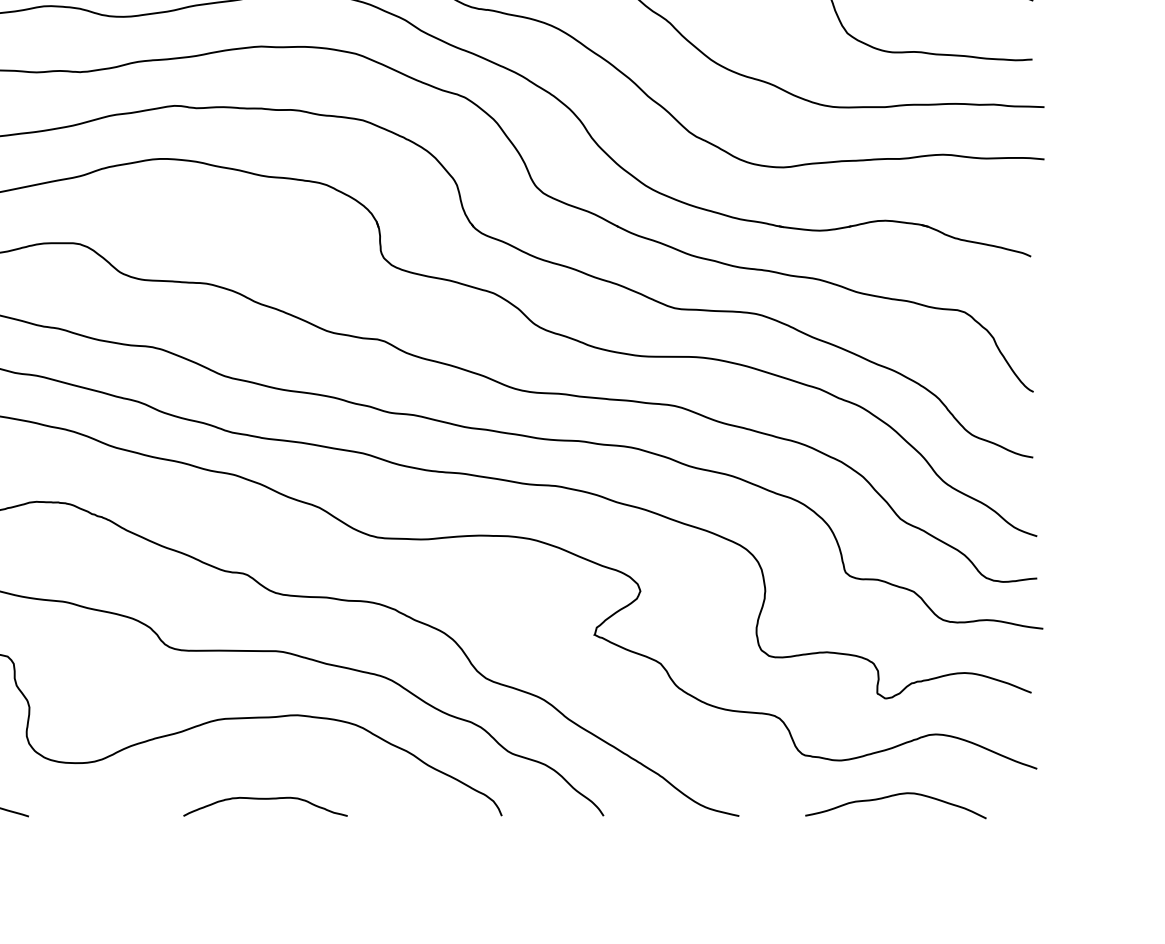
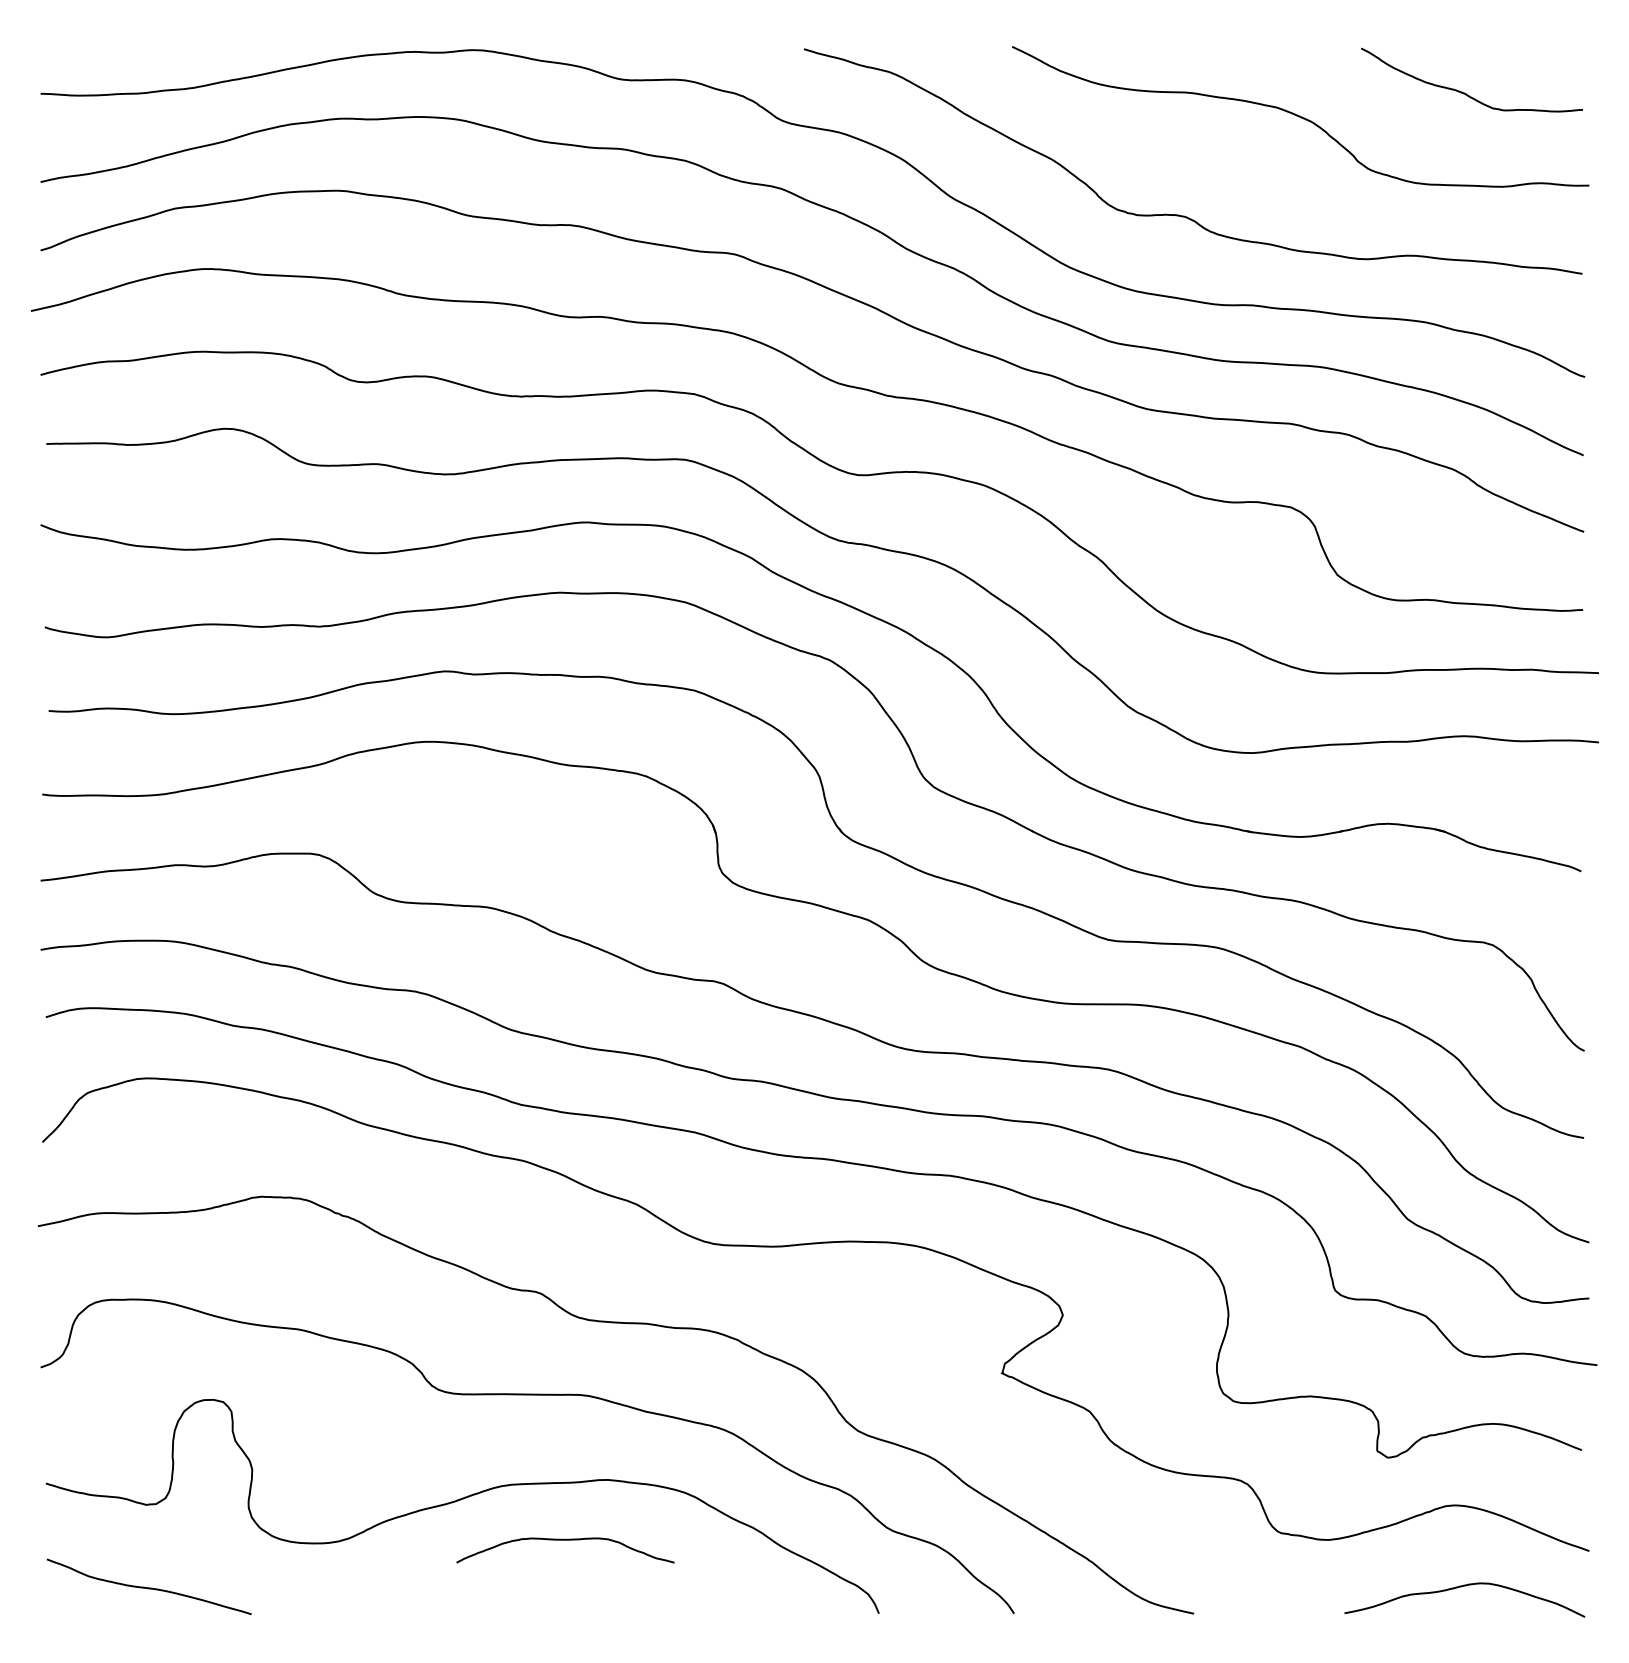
curve: (893, 796) -> (1461, 1587), moved
curve: (265, 799) -> (565, 1540), moved

